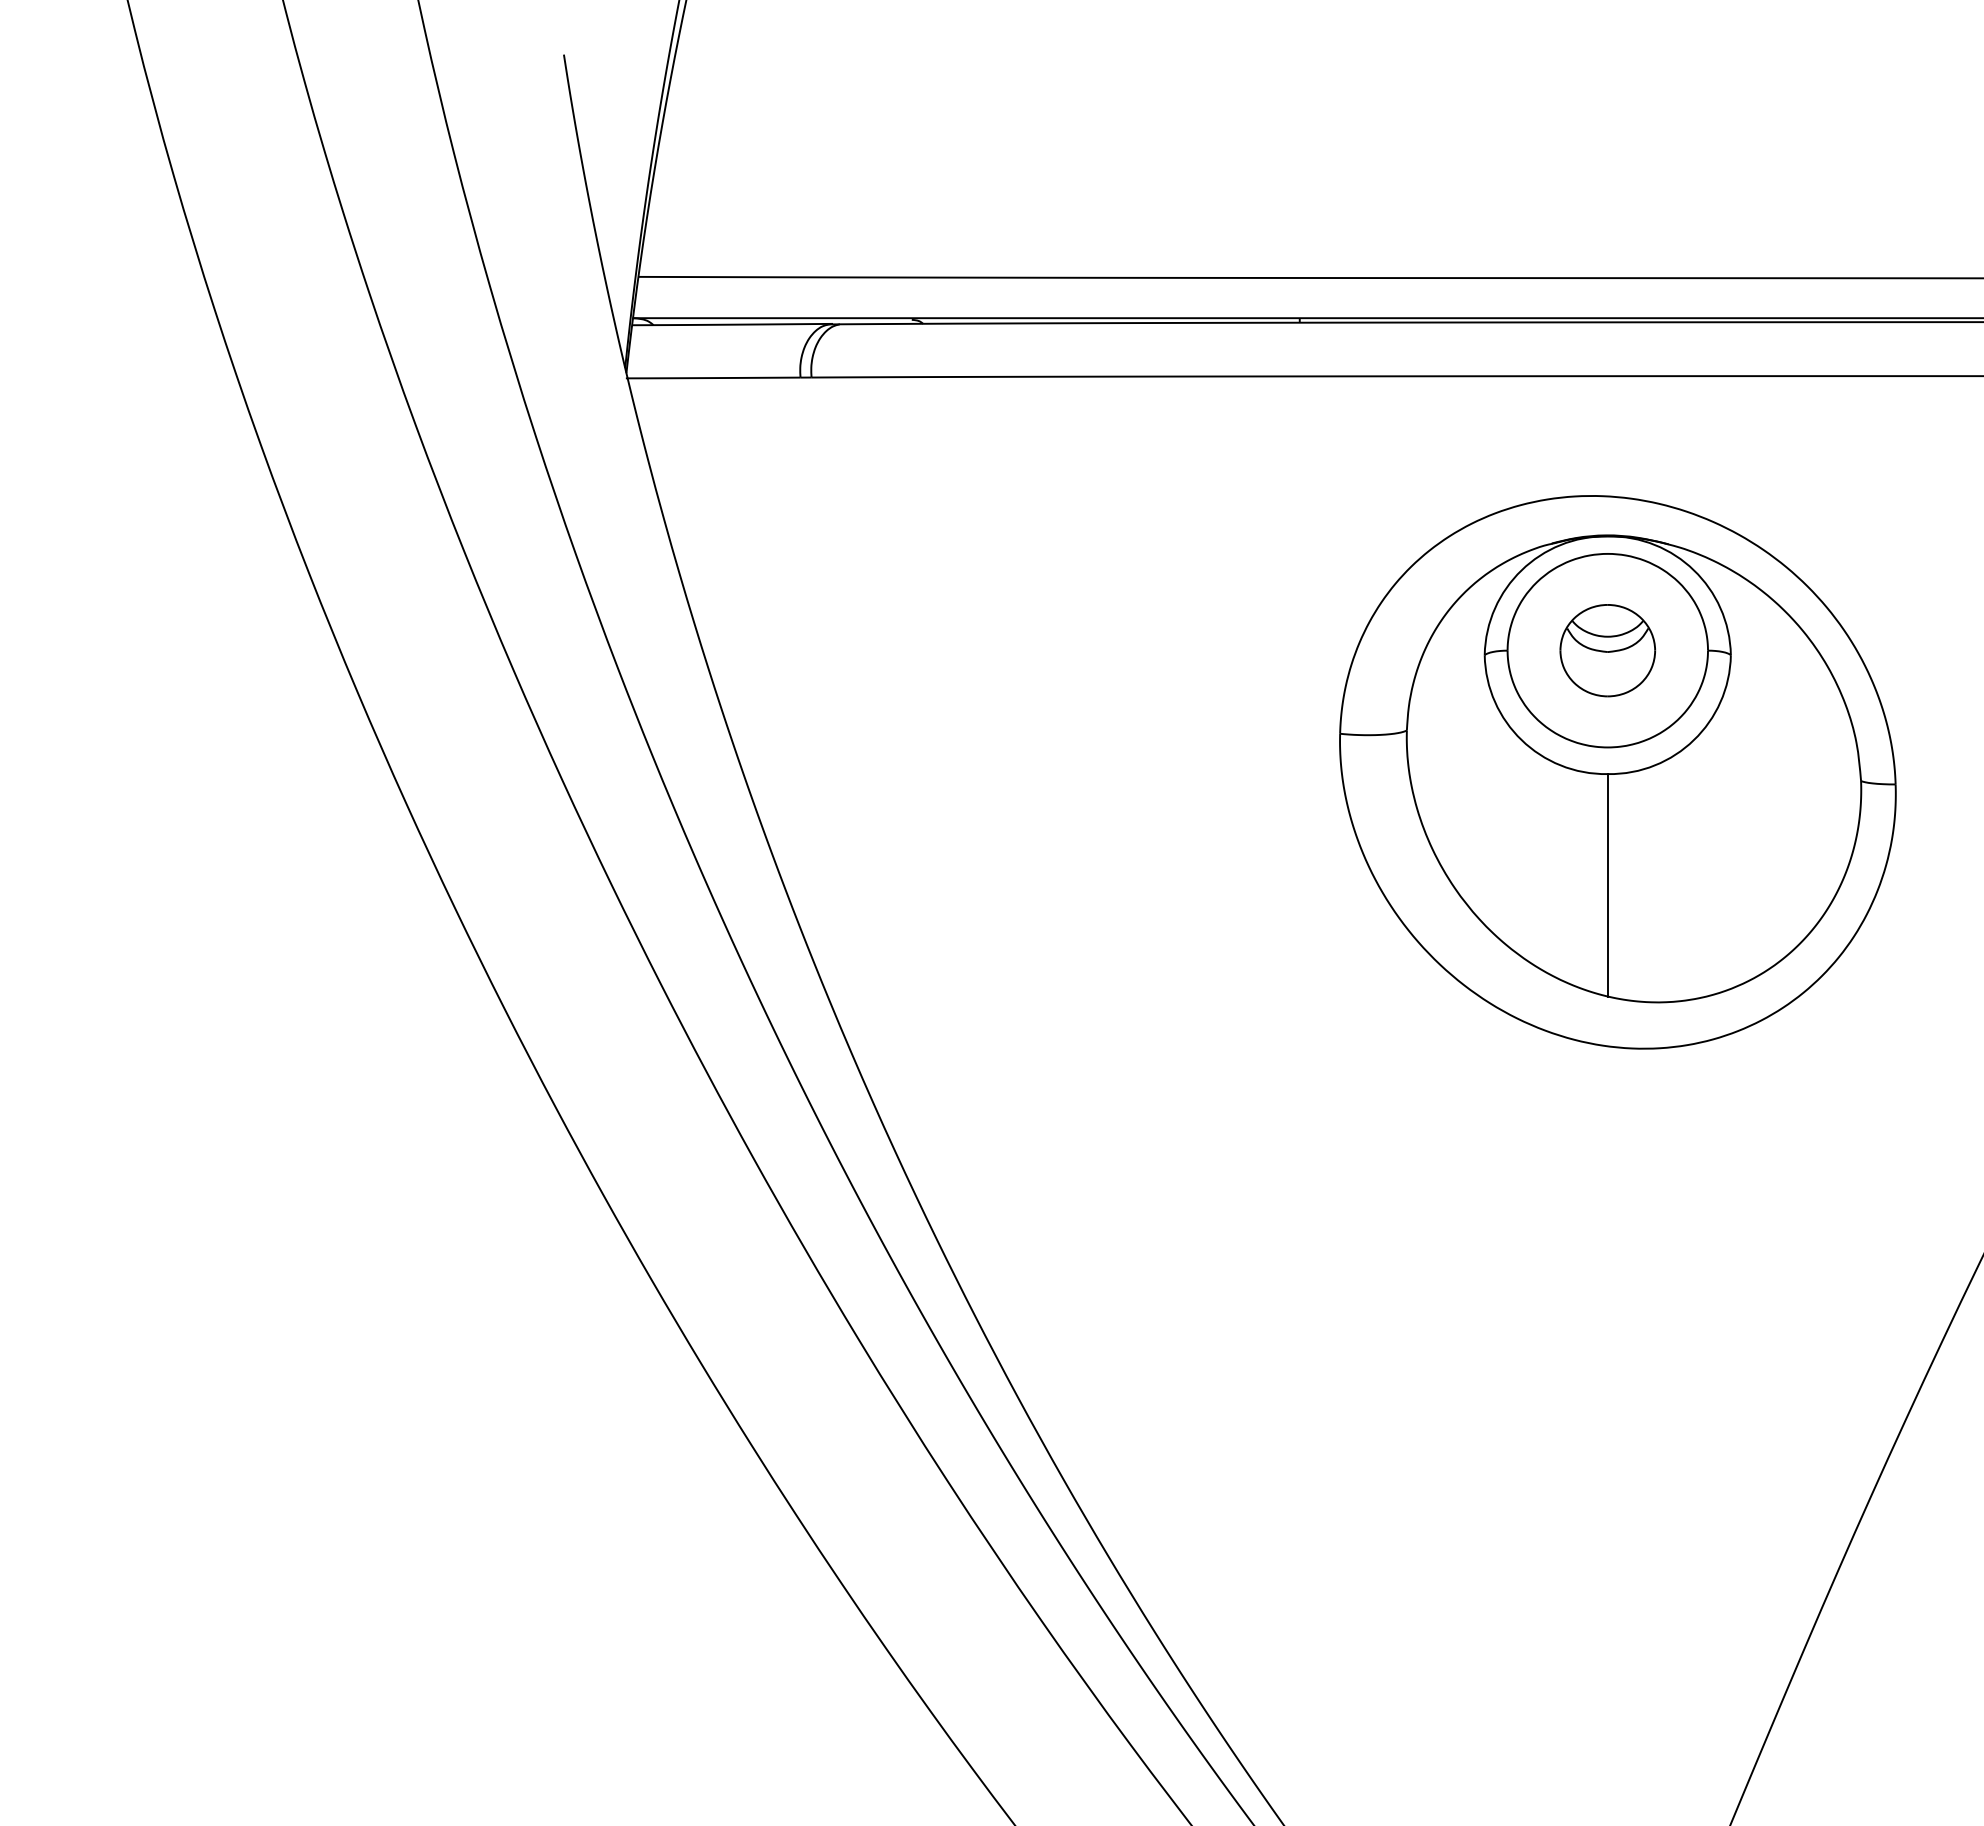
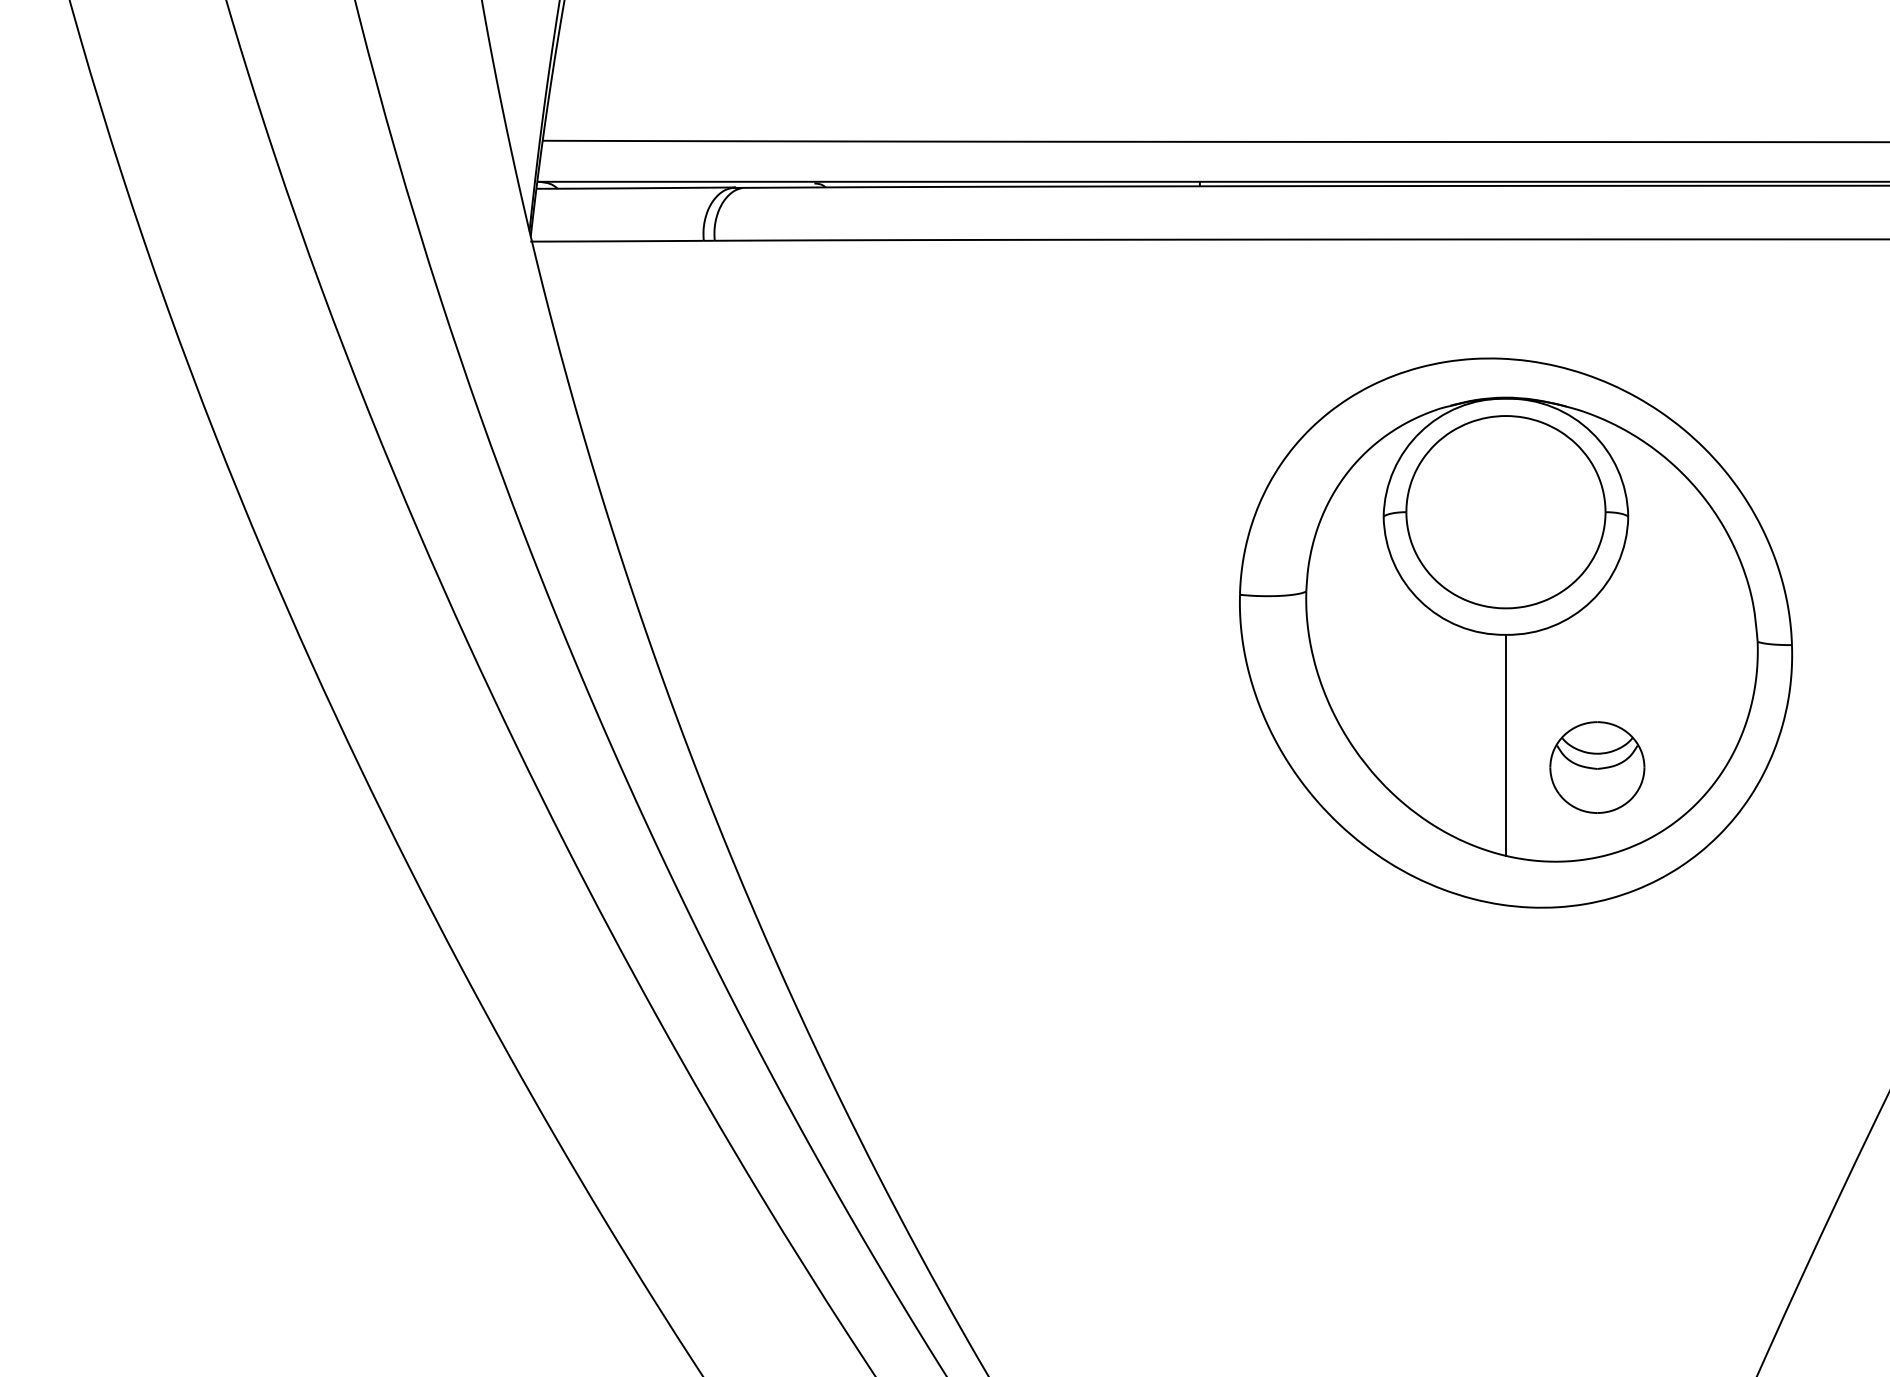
part: (1607, 650) -> (1597, 767), moved

